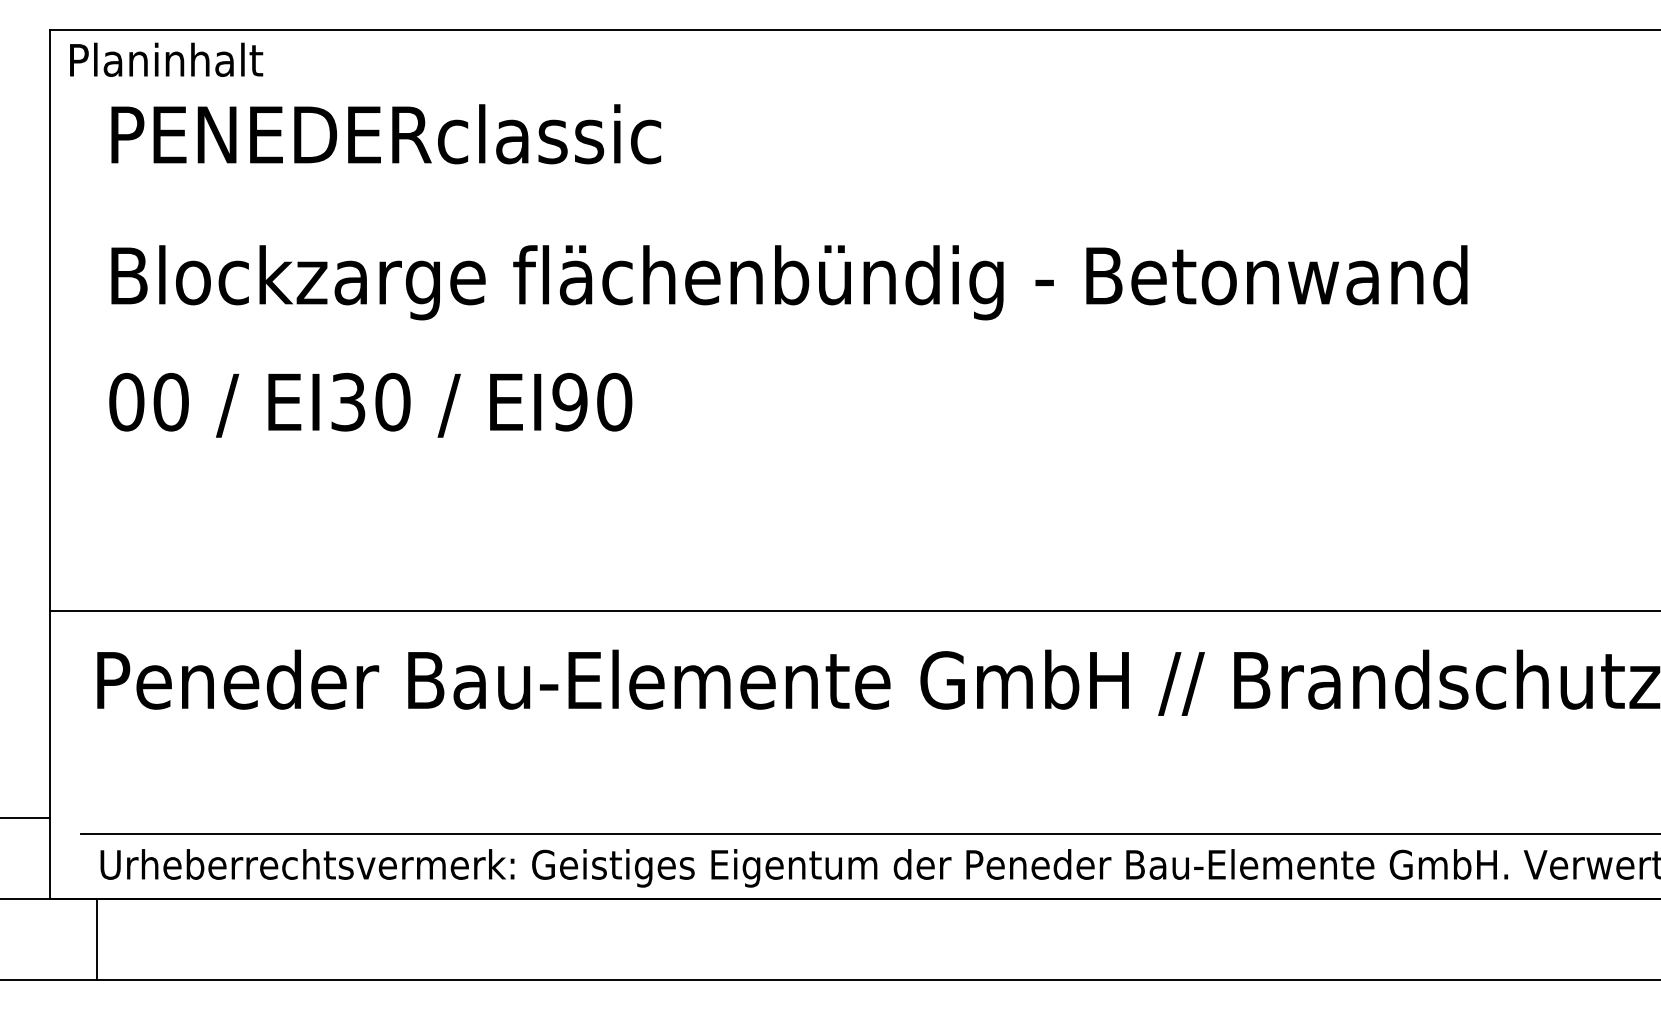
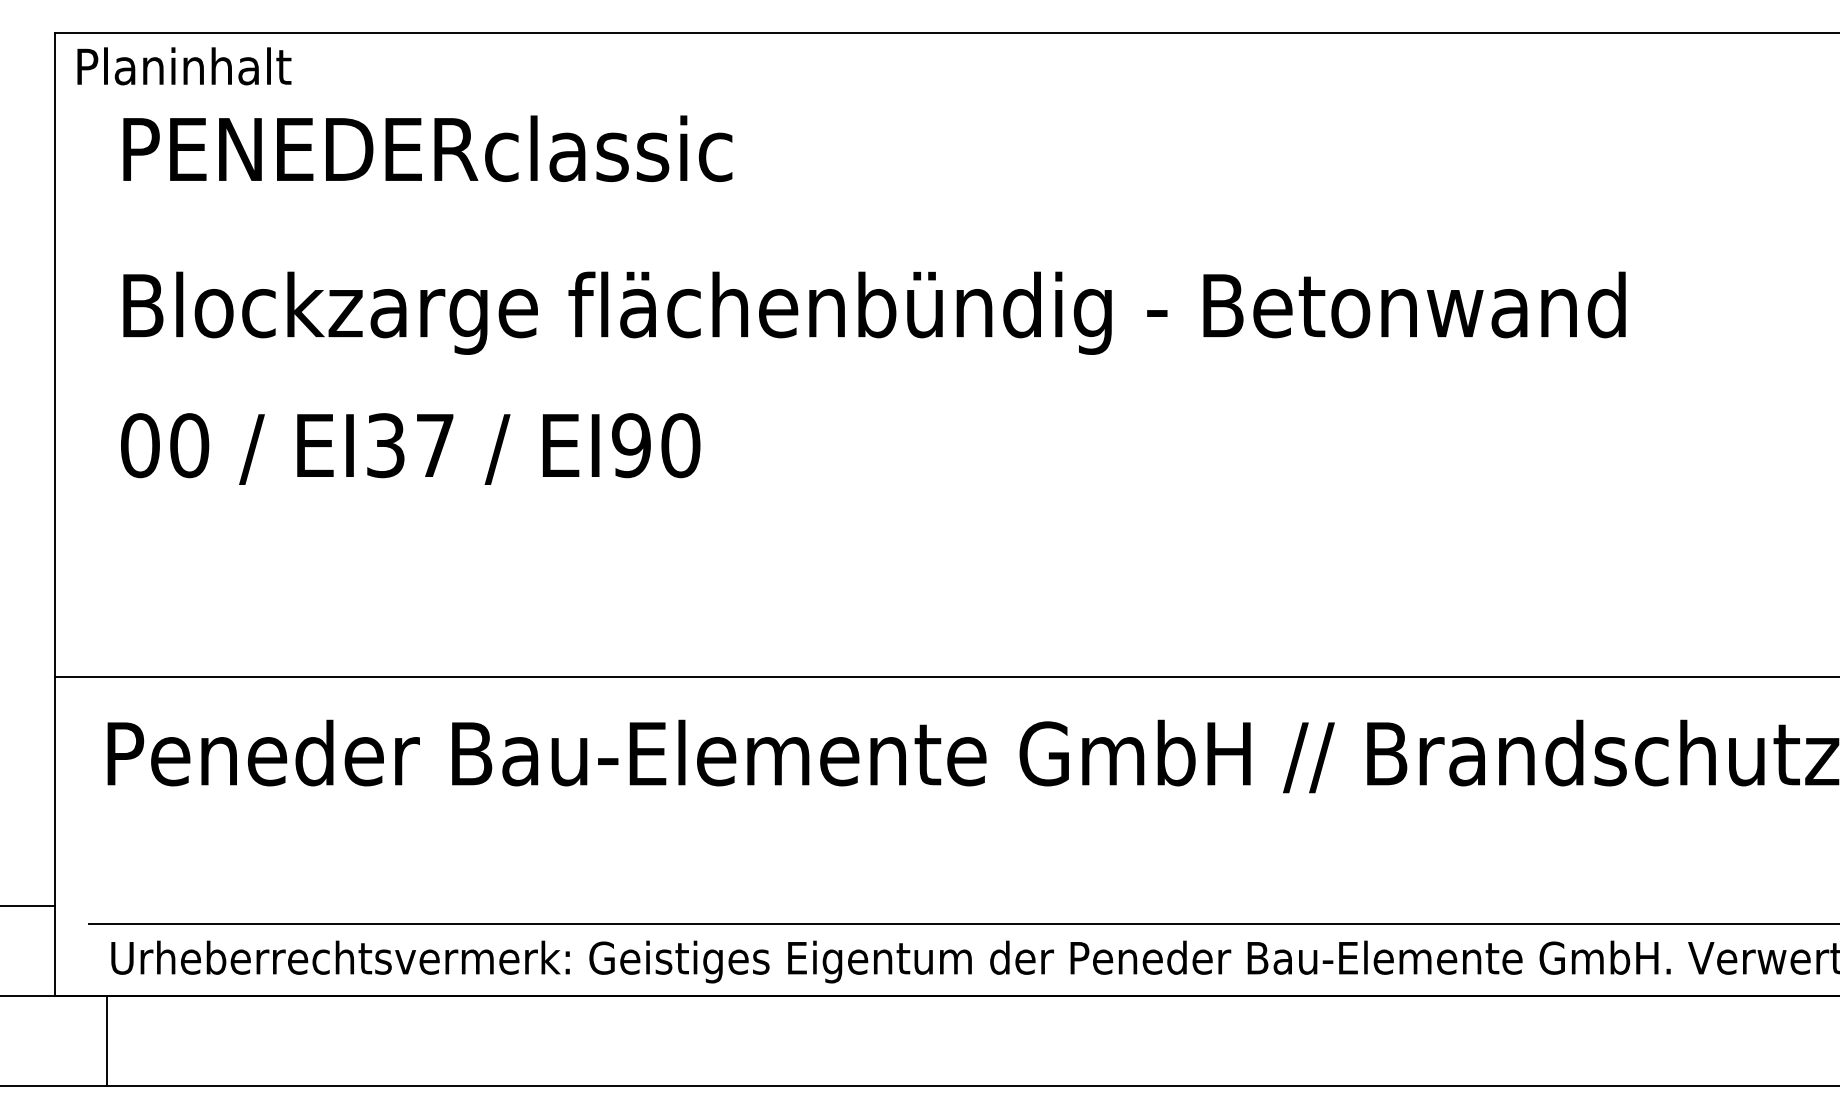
text: (392, 402) -> (434, 445), EI30 -> EI37

